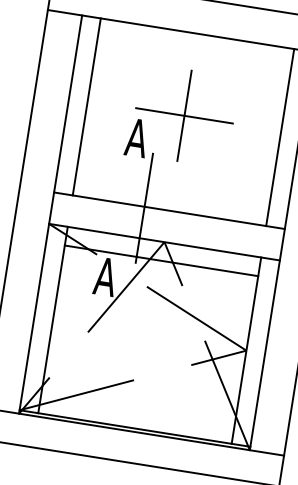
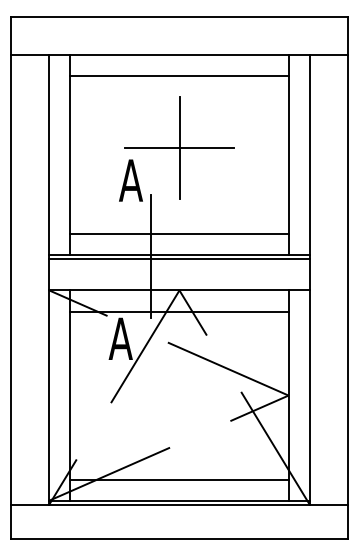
line: (194, 52) -> (179, 76), added
line: (172, 191) -> (179, 233), added
line: (168, 213) -> (179, 258), added
line: (137, 409) -> (179, 479), added

